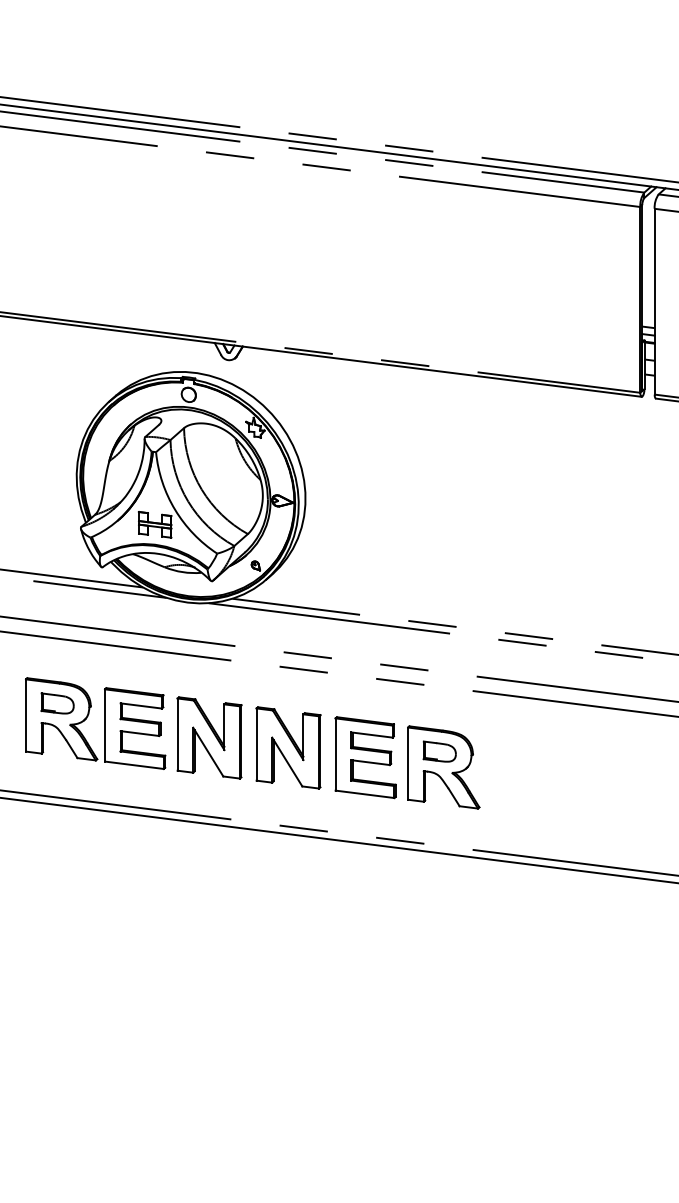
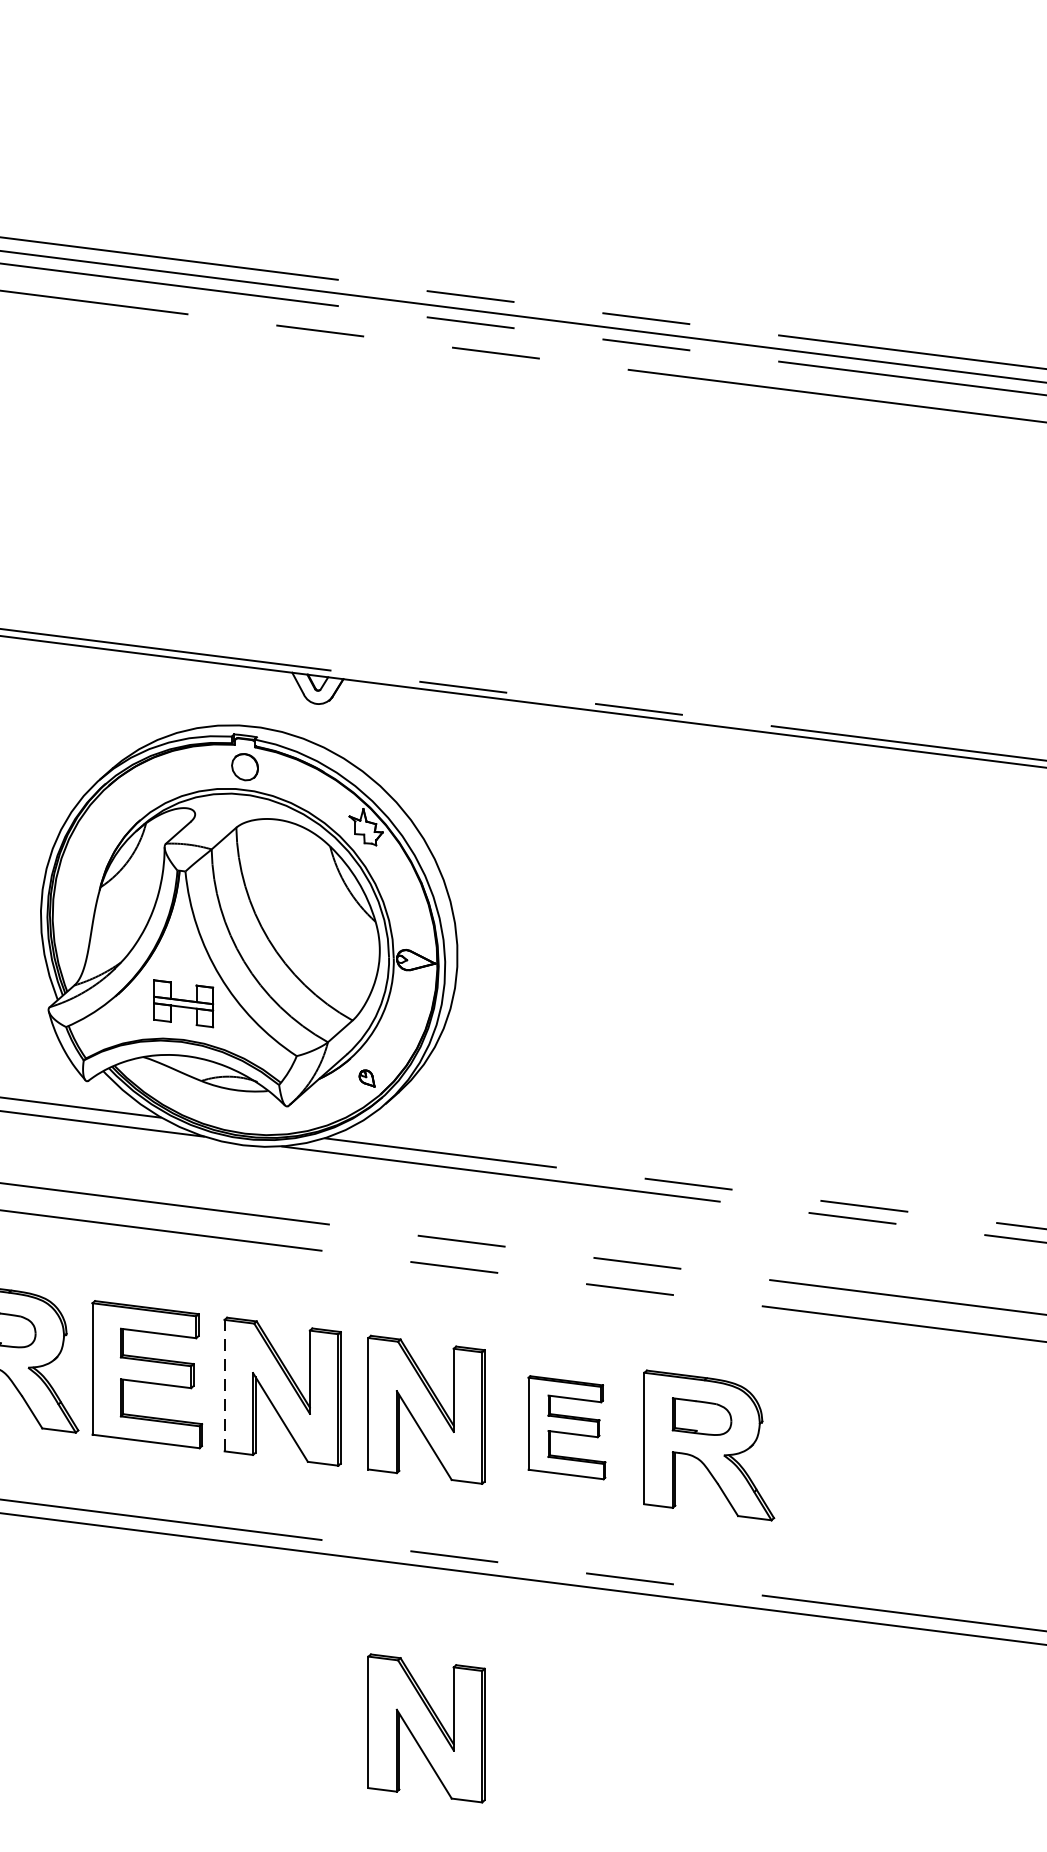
line: (177, 734) -> (224, 1385), solid -> dashed
part: (365, 757) -> (566, 1427), size x0.7
part: (288, 922) -> (426, 1727), added

